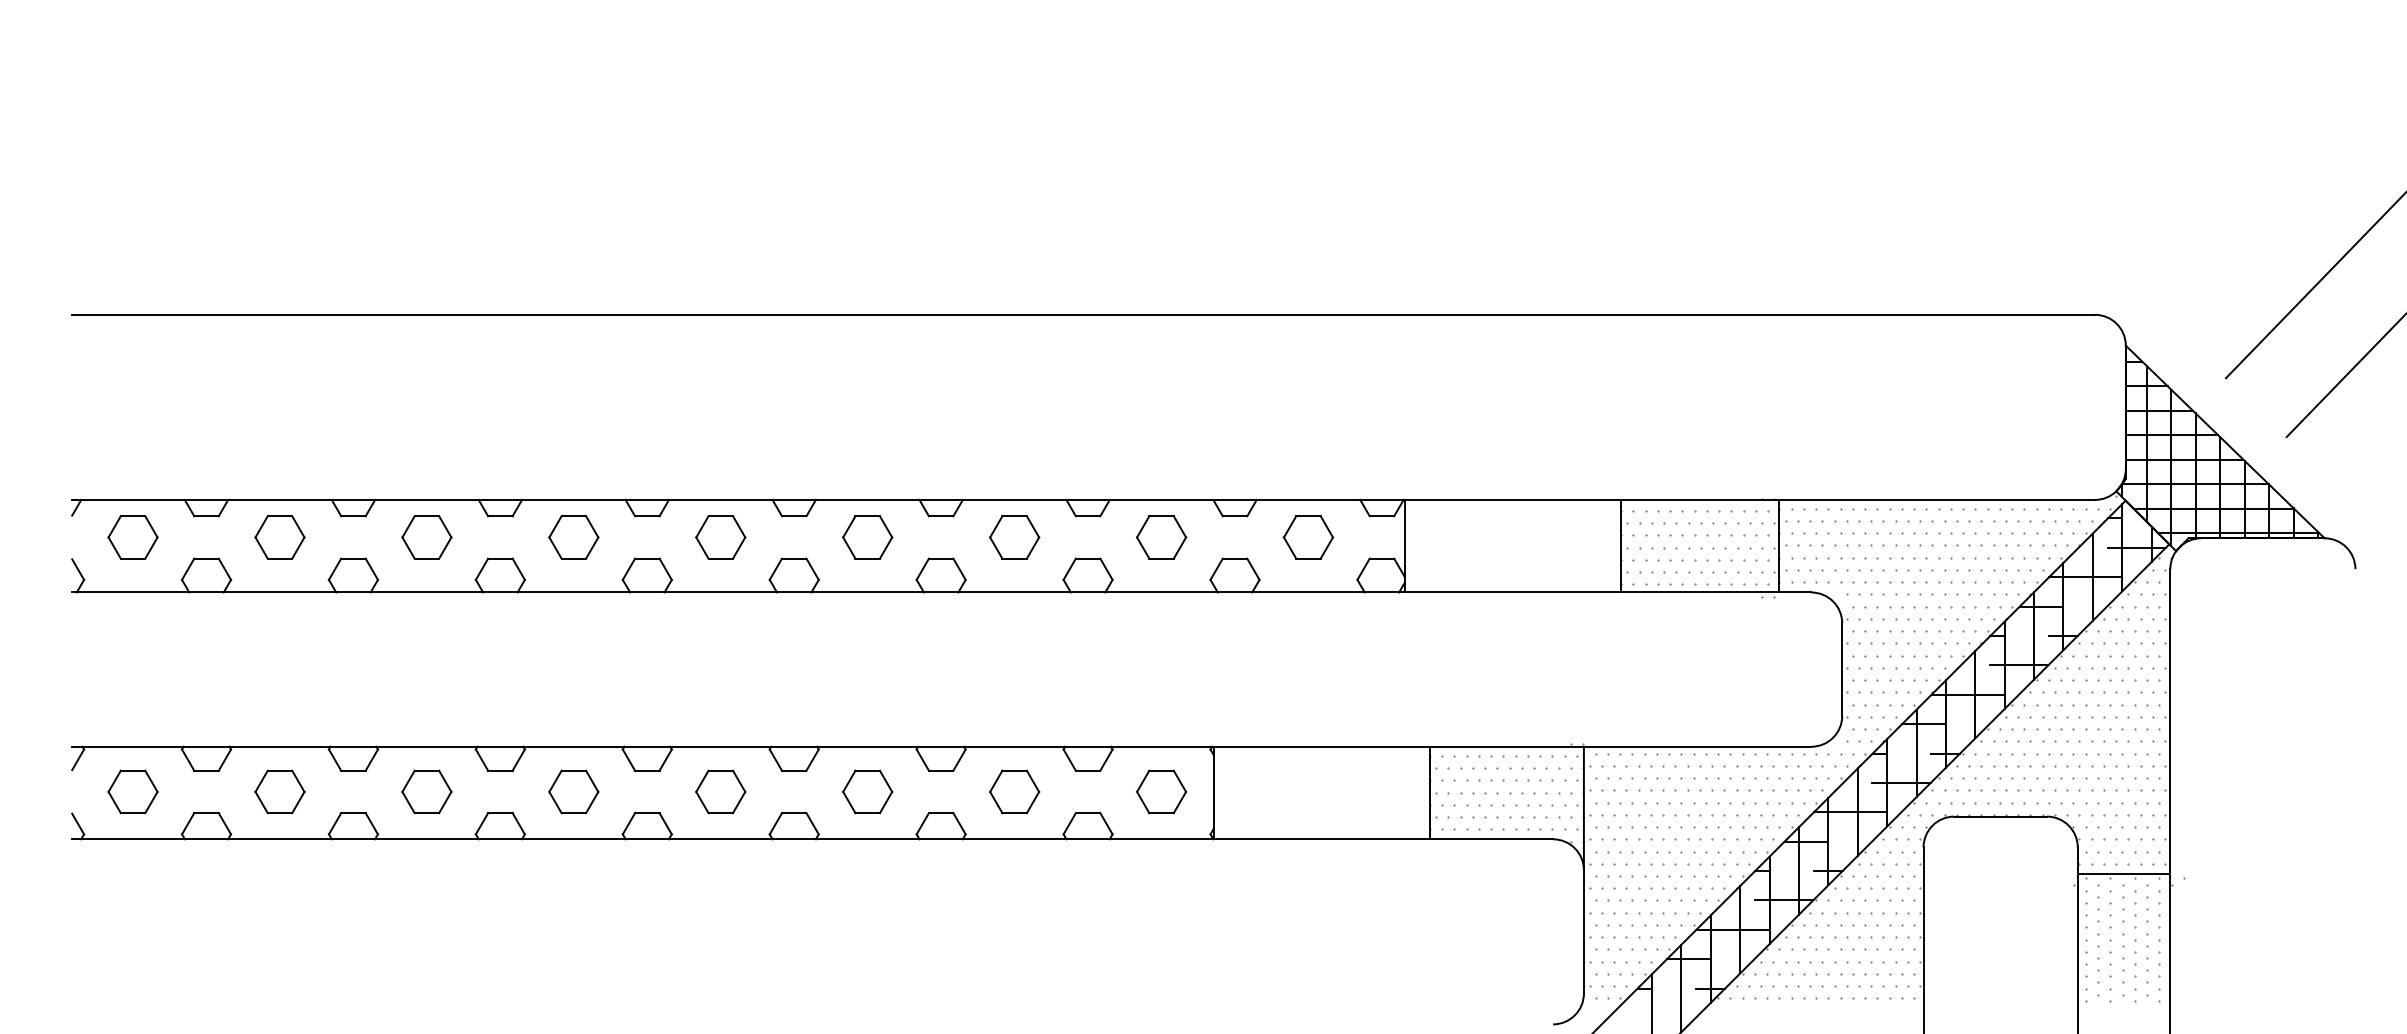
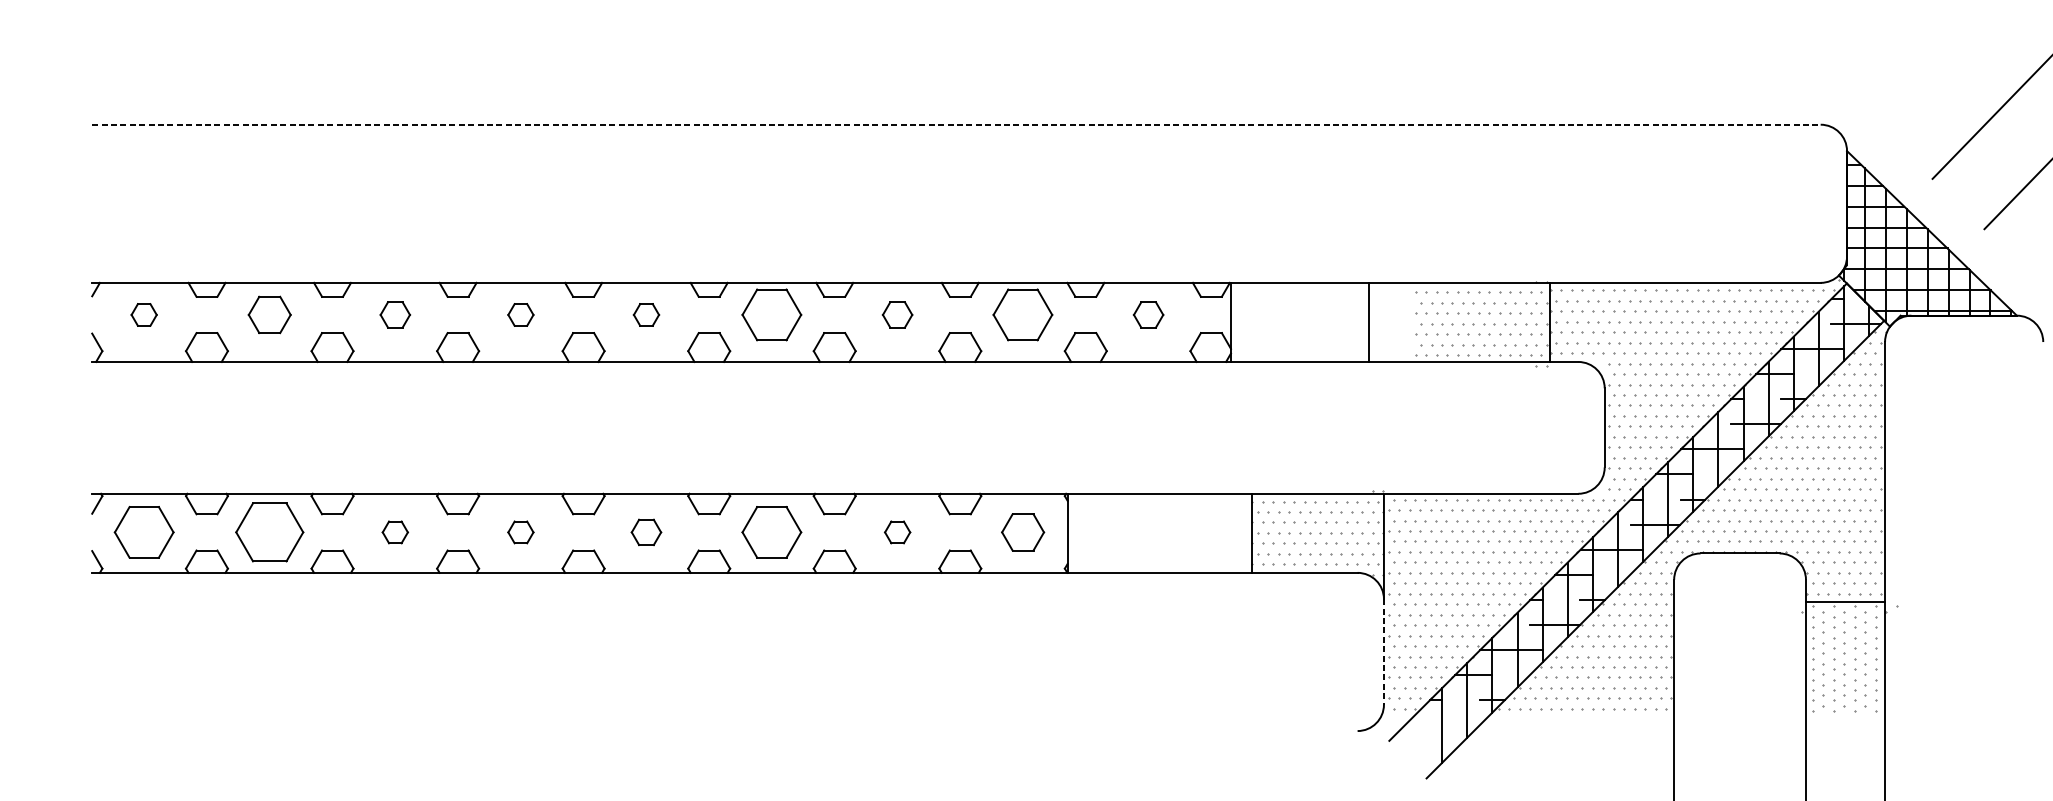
line: (1084, 314) -> (957, 124), solid -> dashed
part: (132, 537) -> (143, 314), size x0.6
part: (426, 537) -> (394, 314), size x0.7
part: (573, 537) -> (520, 314), size x0.6
part: (720, 537) -> (646, 314), size x0.6
part: (867, 537) -> (771, 314), size x1.4
part: (1014, 537) -> (897, 314), size x0.7
part: (1161, 537) -> (1023, 314), size x1.4
part: (1308, 537) -> (1148, 314), size x0.7
line: (1620, 545) -> (1368, 321), moved
part: (132, 791) -> (143, 532), size x1.4
part: (279, 791) -> (269, 532), size x1.6
part: (426, 791) -> (394, 532), size x0.6
part: (573, 791) -> (520, 532), size x0.6
part: (720, 791) -> (646, 532), size x0.7
part: (867, 791) -> (771, 532), size x1.4
part: (1014, 791) -> (897, 532), size x0.6
line: (1583, 931) -> (1383, 651), solid -> dashed

